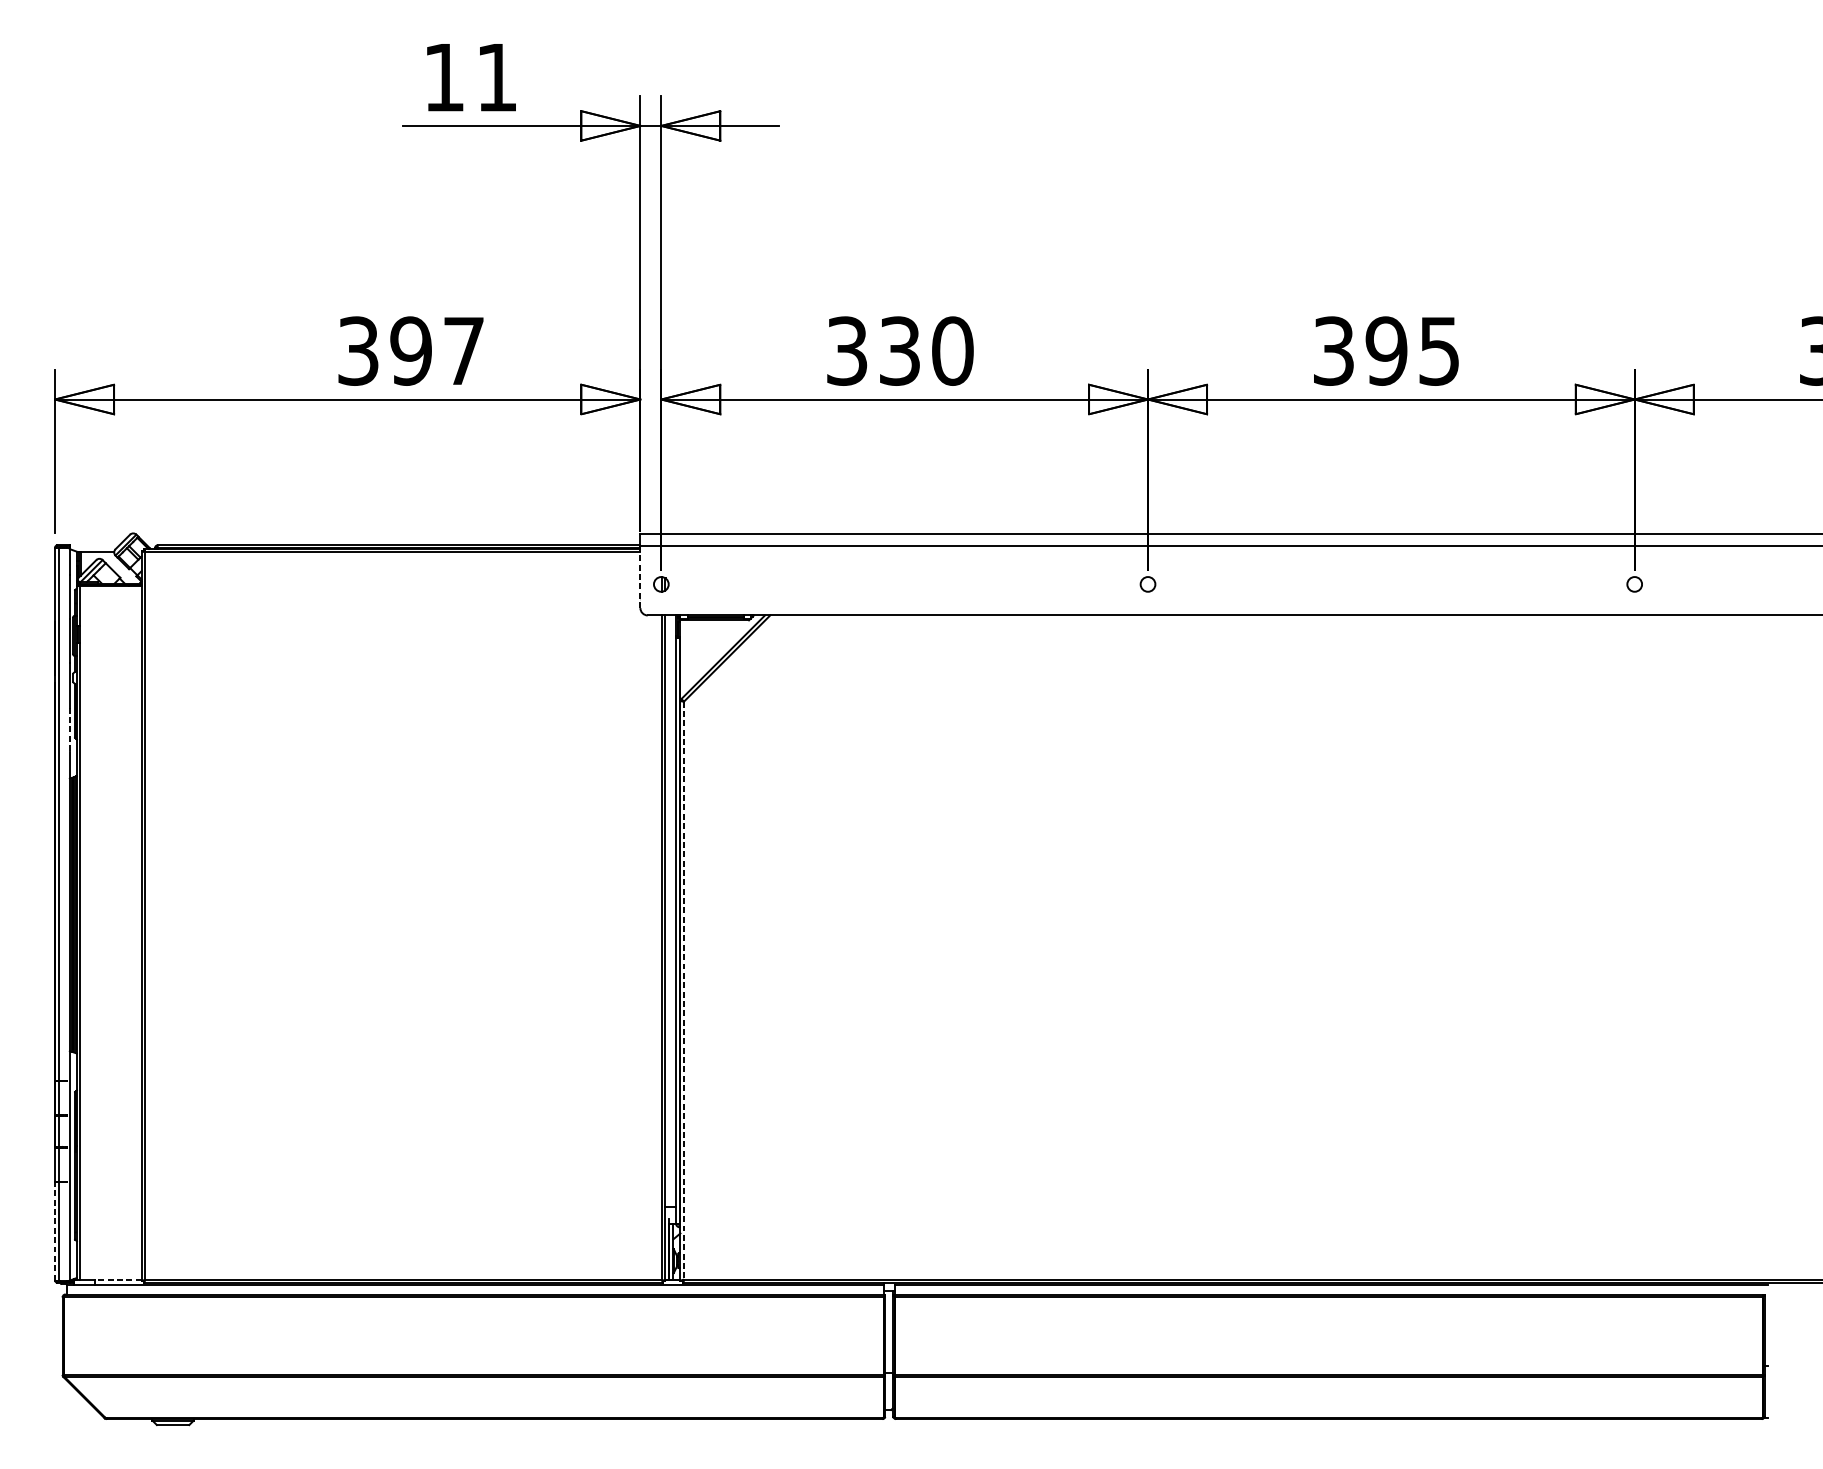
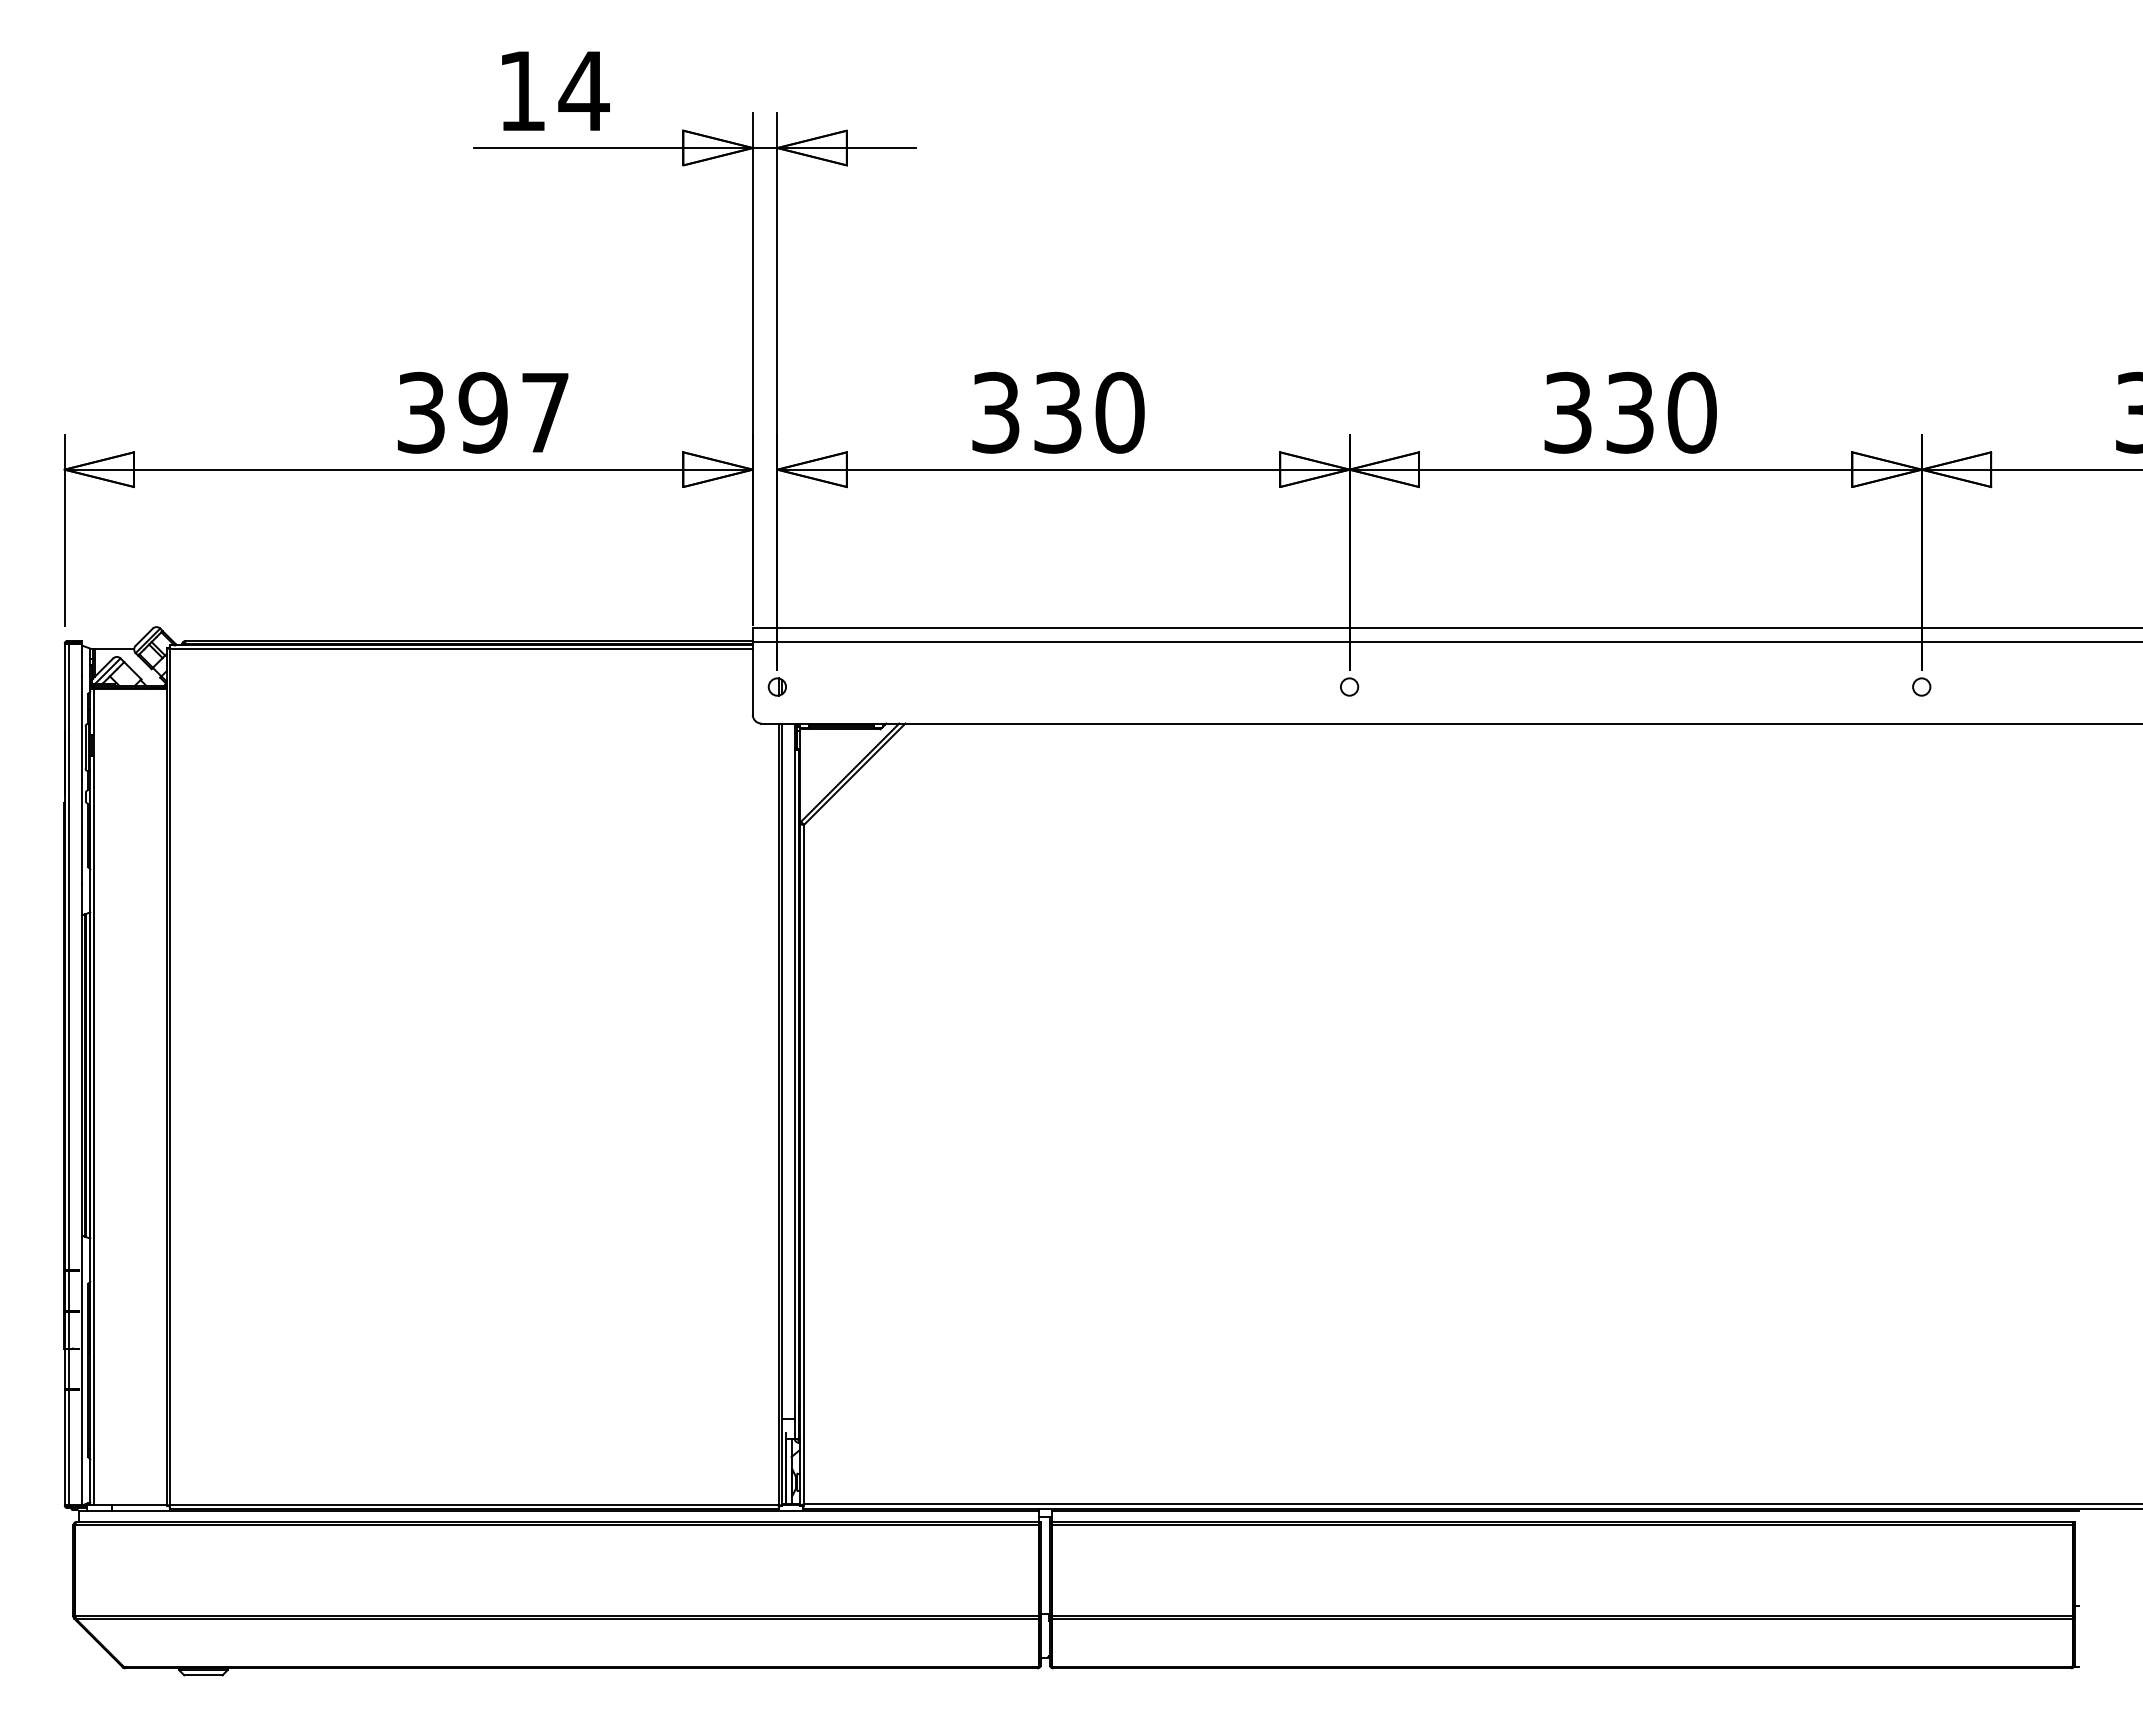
text: (496, 76) -> (583, 90), 11 -> 14
text: (1412, 350) -> (1660, 412), 395 -> 330
line: (640, 576) -> (752, 677), dashed -> solid
line: (70, 730) -> (82, 858), dashed -> solid
line: (684, 990) -> (804, 1164), dashed -> solid
line: (54, 1231) -> (64, 1447), dashed -> solid
line: (118, 1279) -> (139, 1504), dashed -> solid

